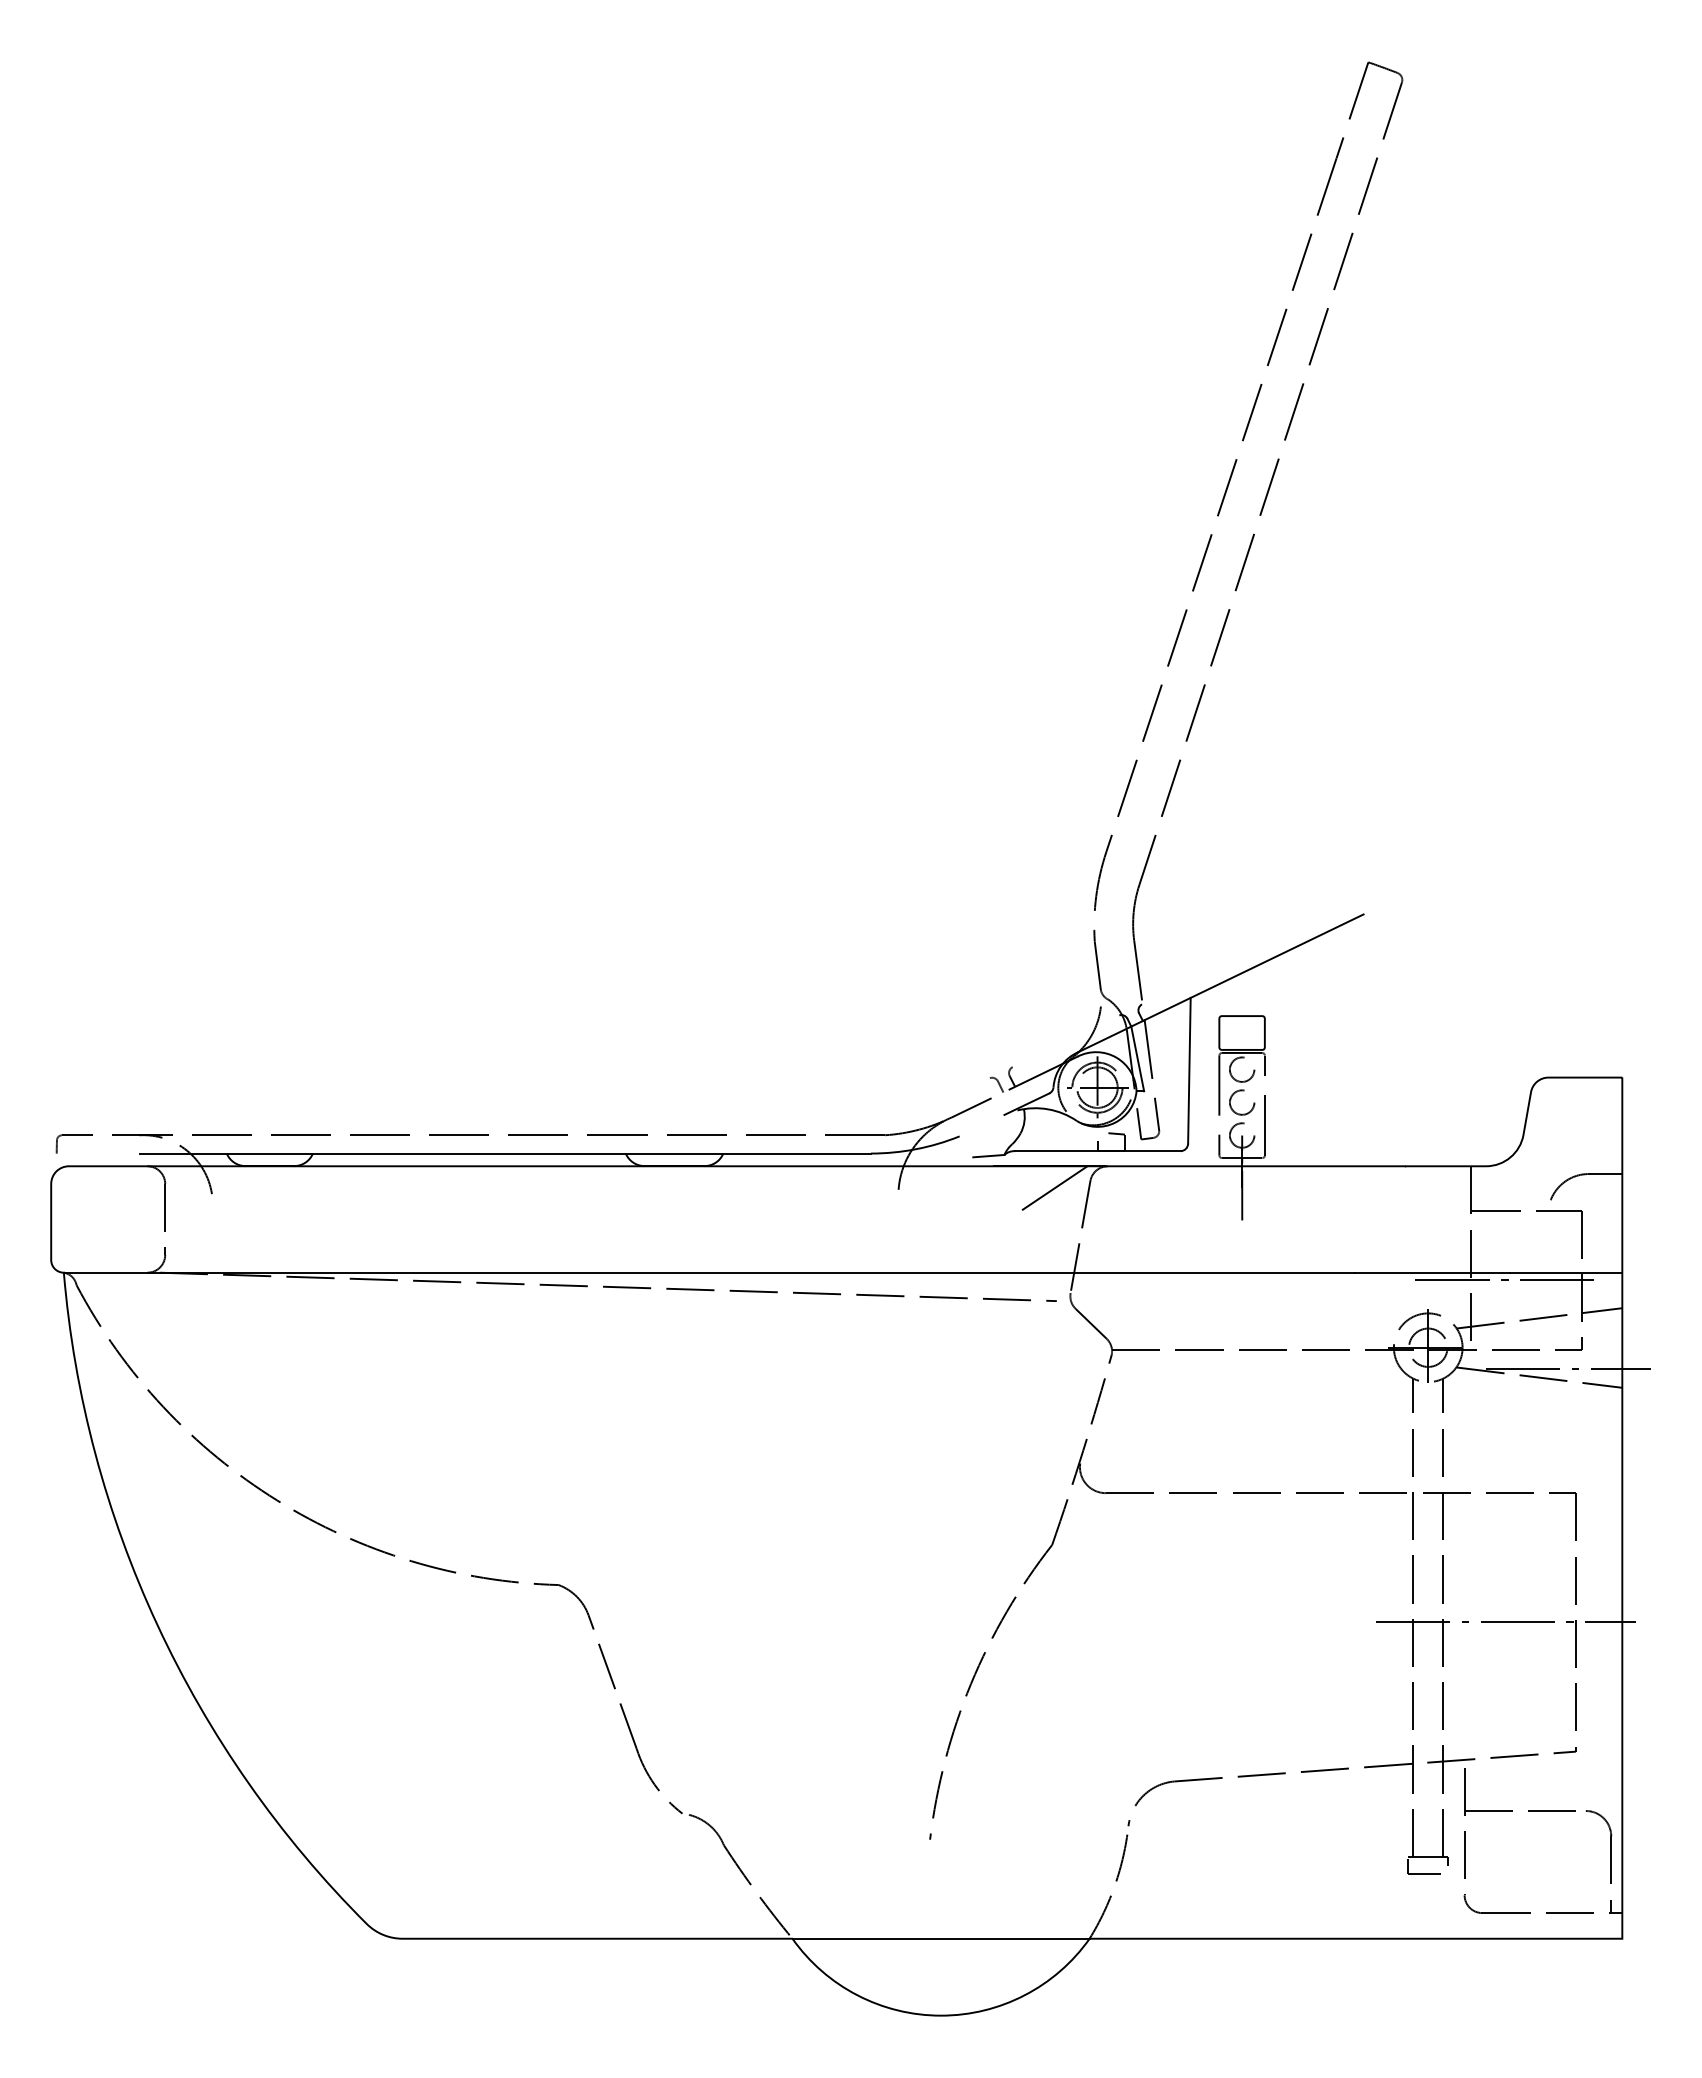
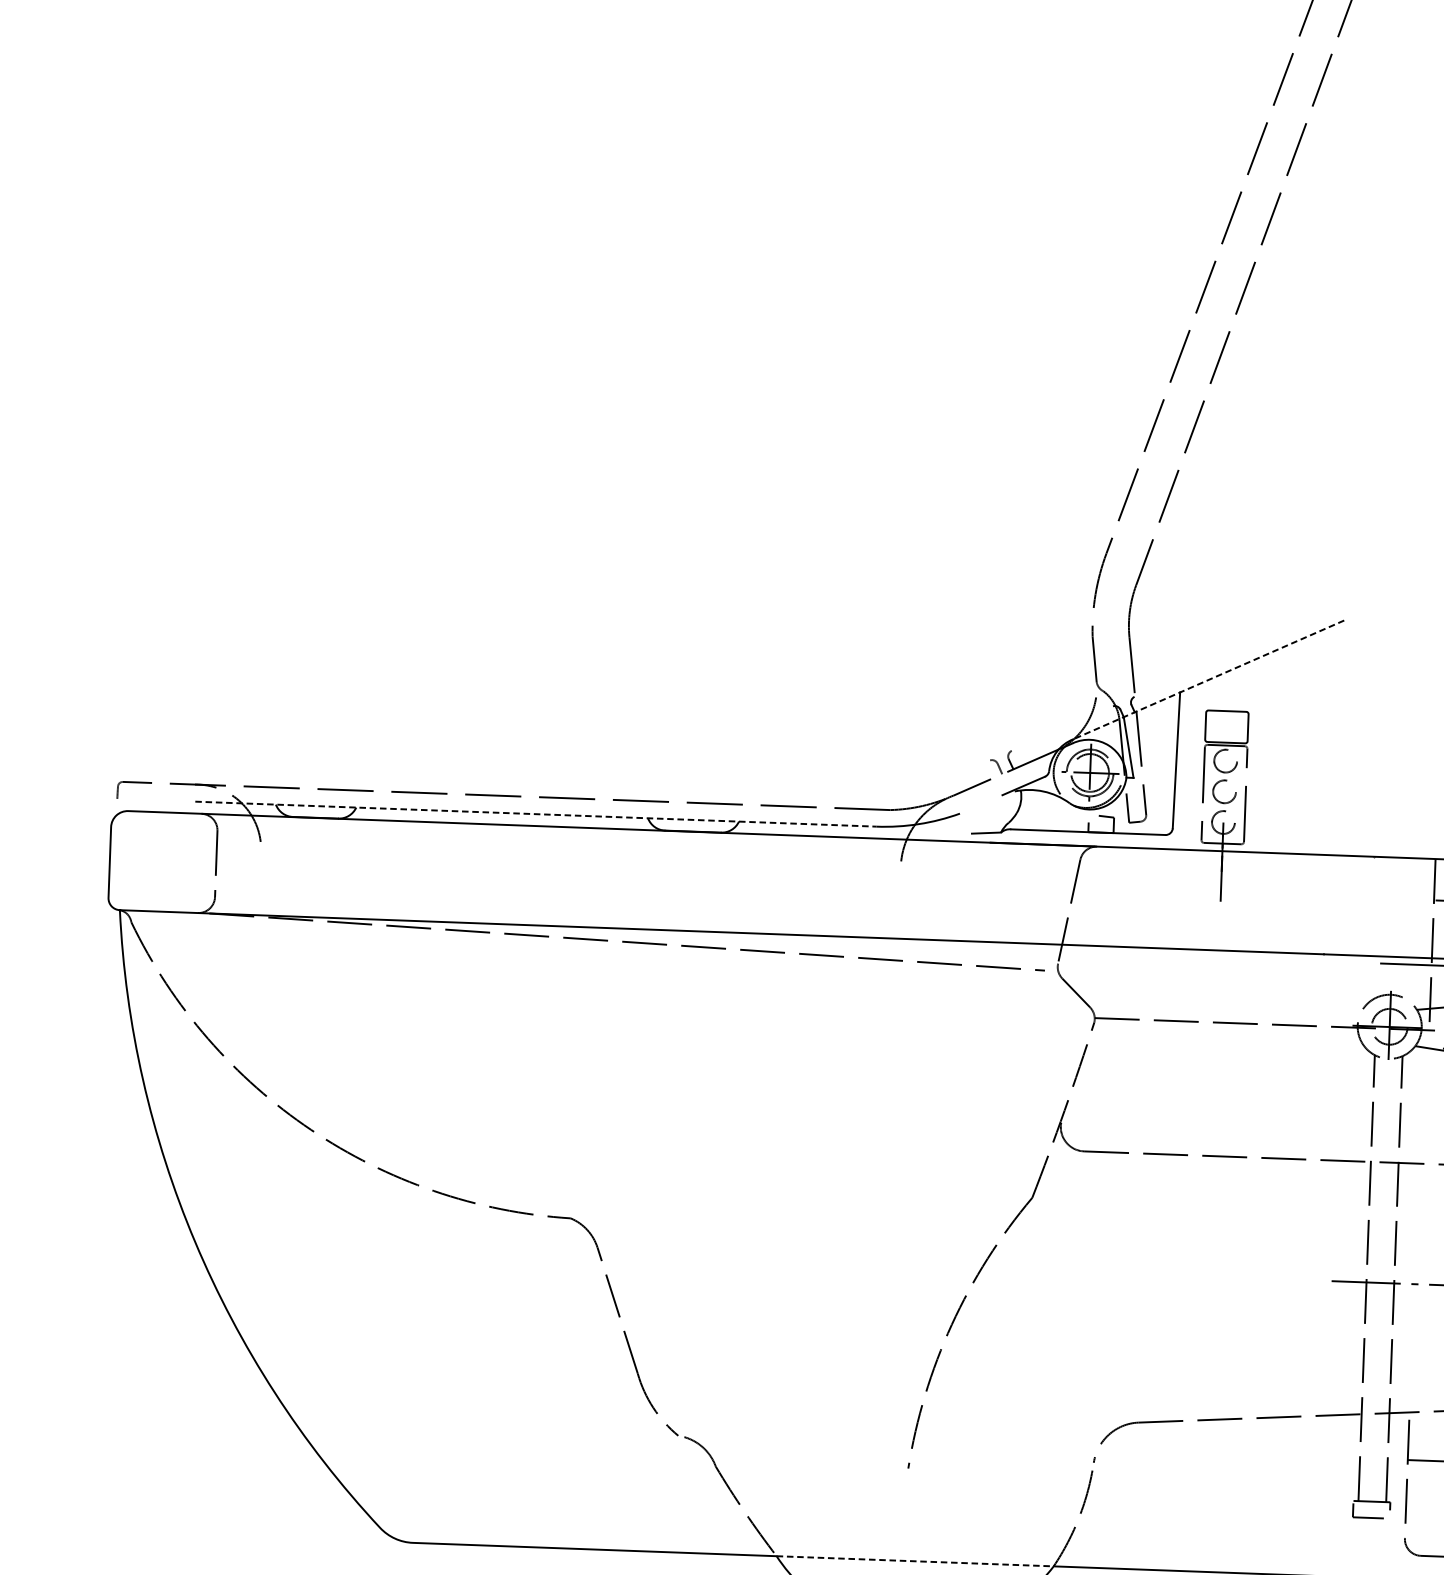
line: (1220, 983) -> (1208, 680), solid -> dashed
line: (506, 1153) -> (536, 814), solid -> dashed
line: (1054, 1187) -> (1046, 864), removed
line: (941, 1938) -> (915, 1561), solid -> dashed

